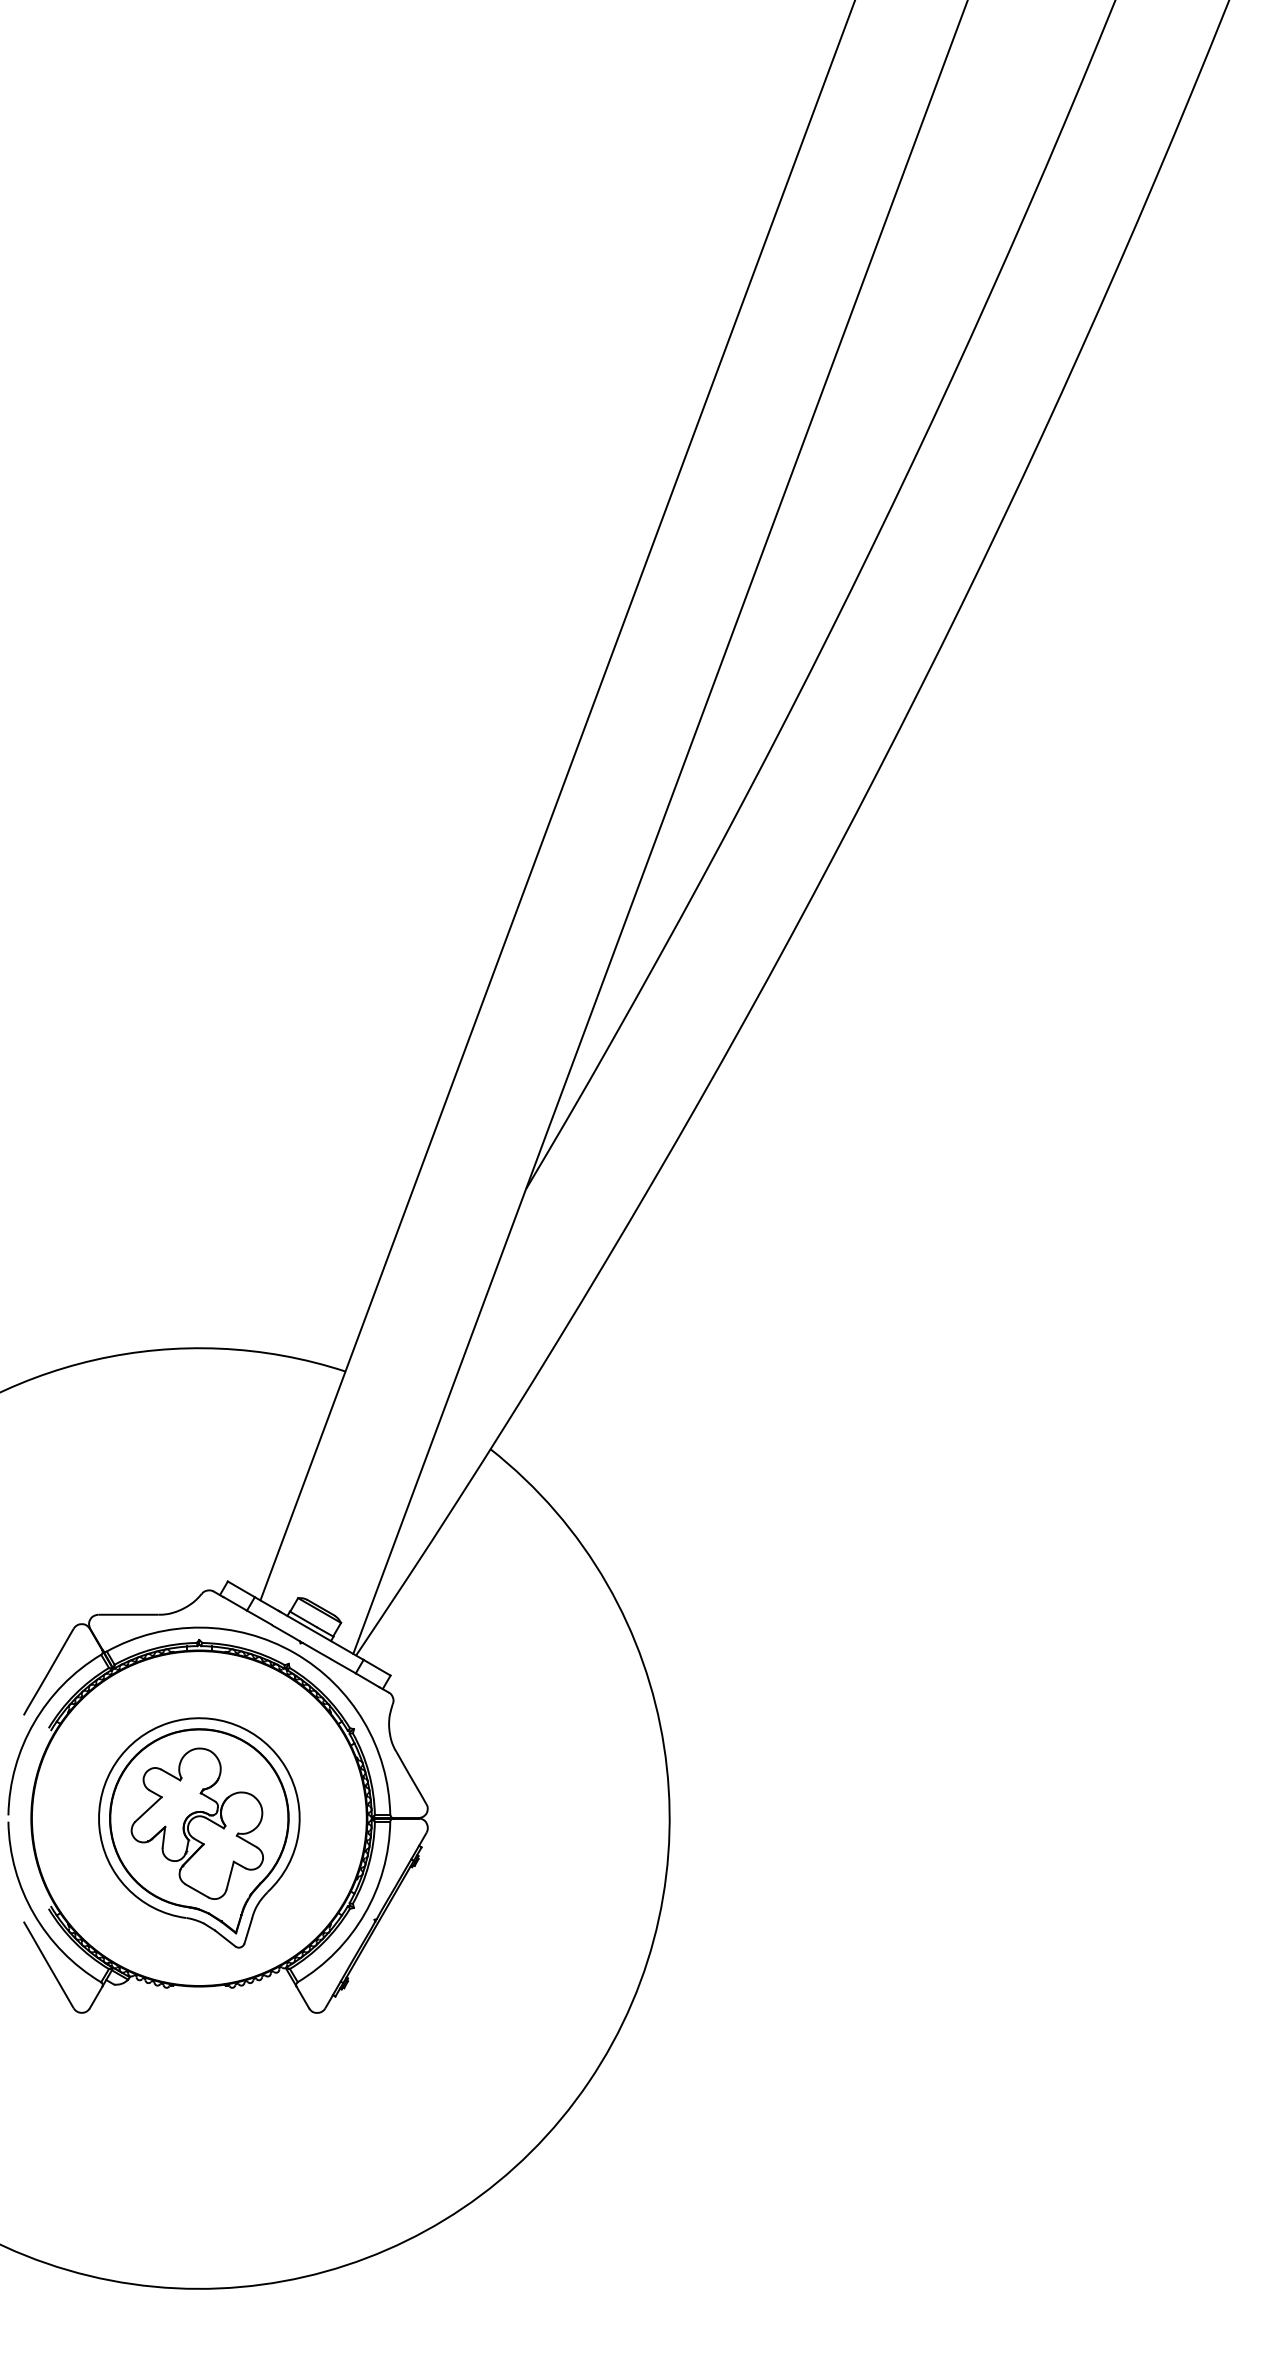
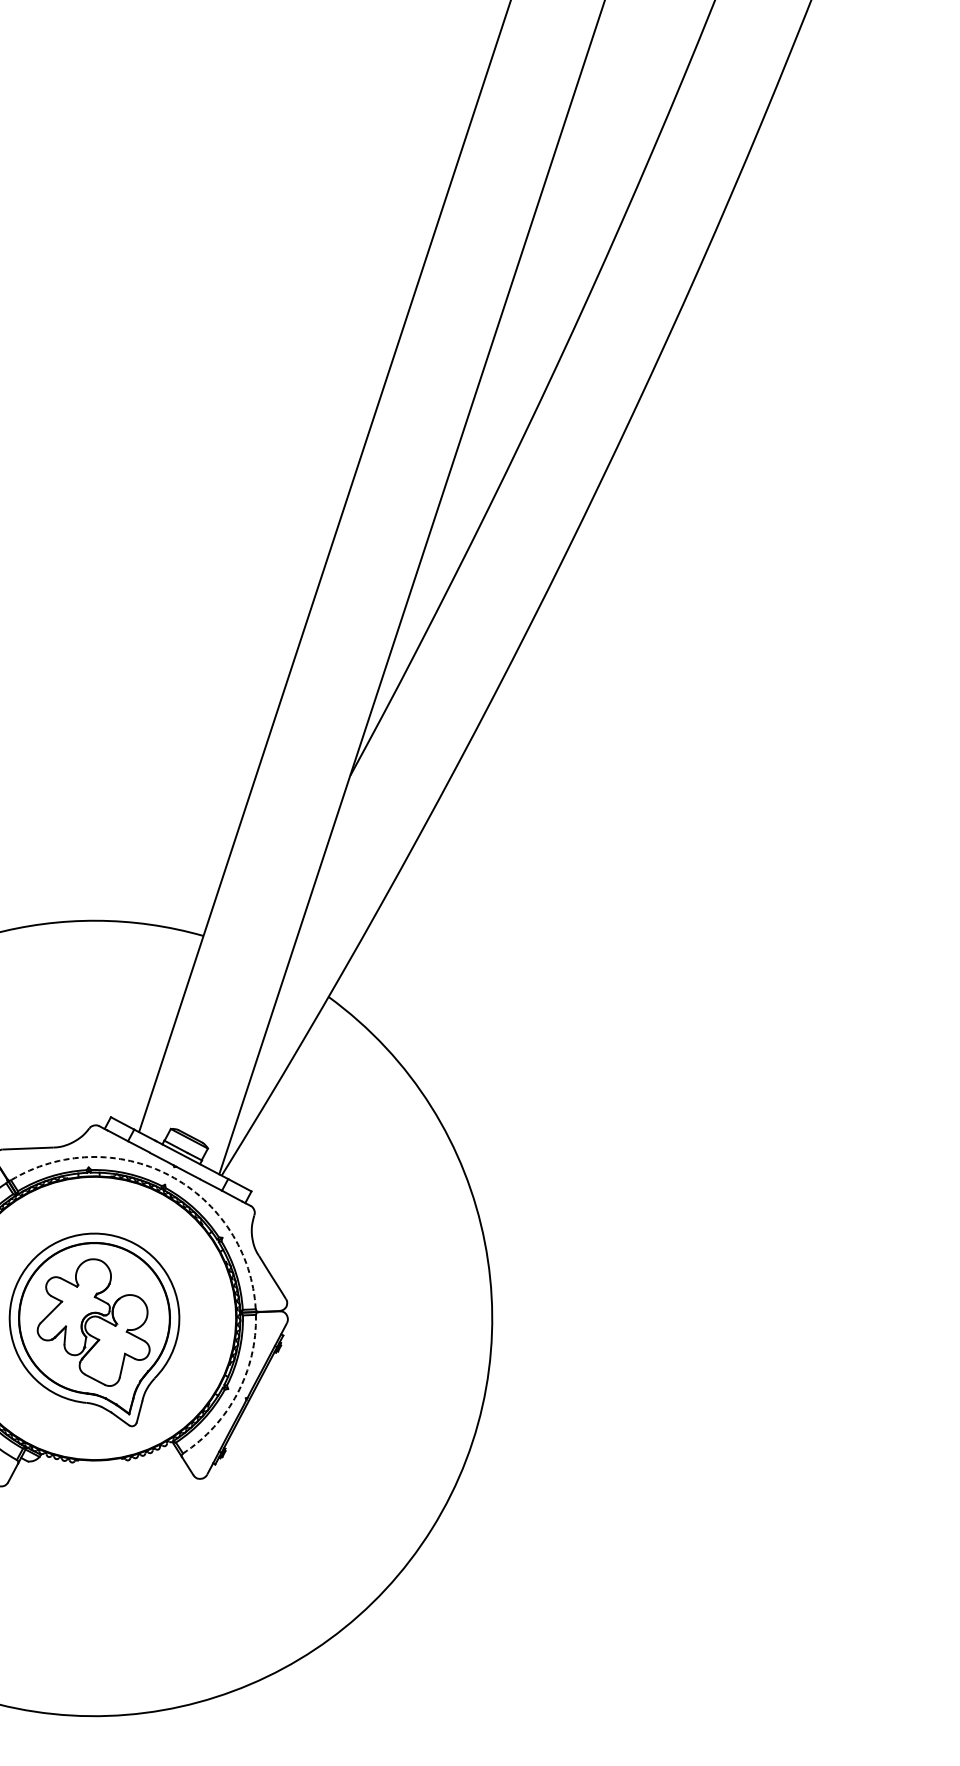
arc: (294, 1653) -> (169, 1175), solid -> dashed
arc: (364, 1914) -> (237, 1394), solid -> dashed

